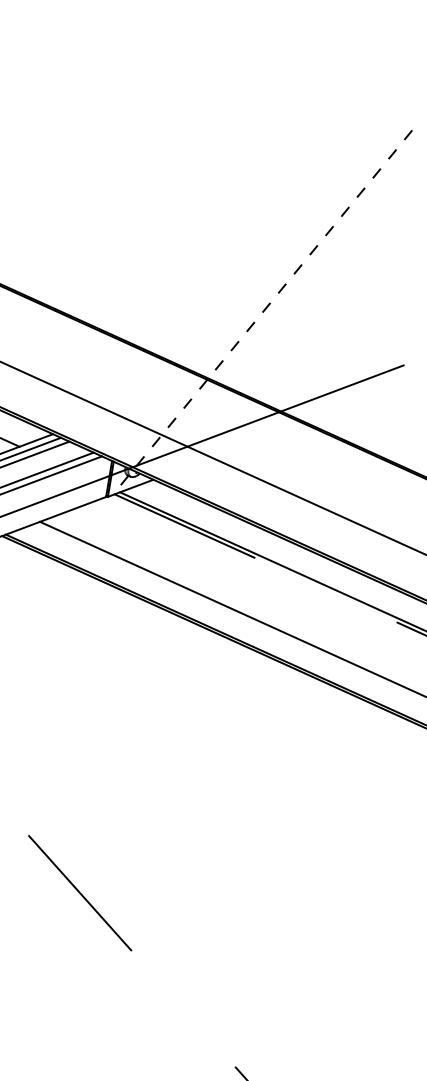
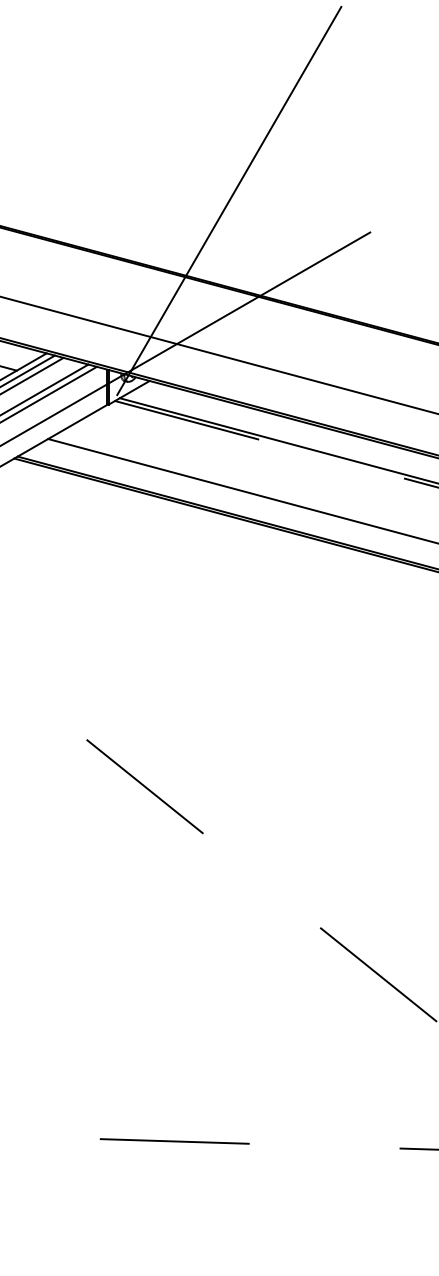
line: (265, 310) -> (229, 201), dashed -> solid

